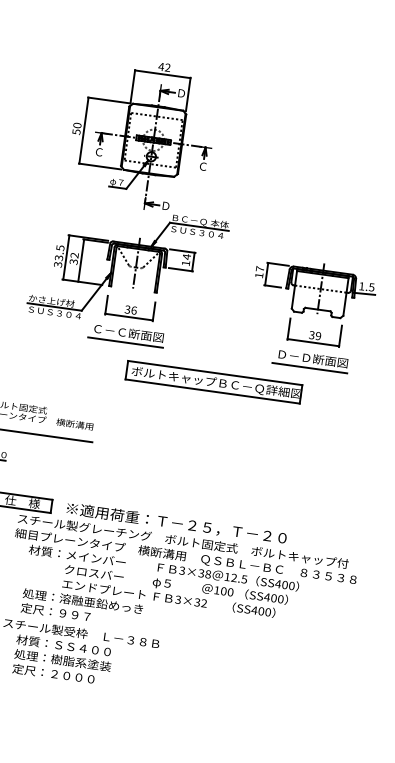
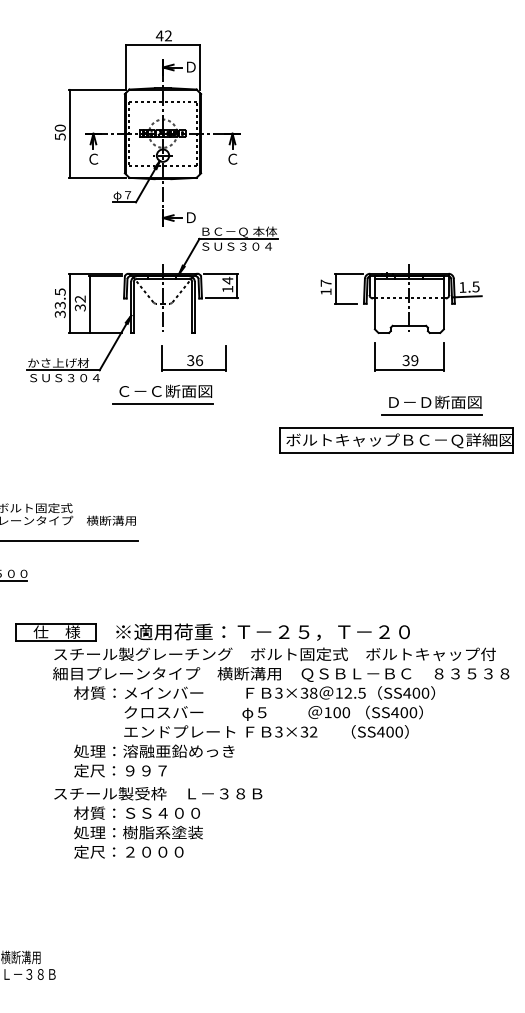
part: (129, 308) -> (193, 358), moved
part: (310, 360) -> (431, 405), moved
part: (214, 382) -> (396, 440), moved

